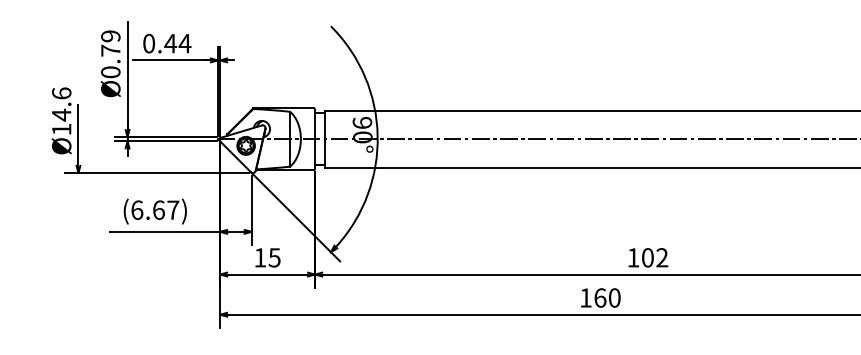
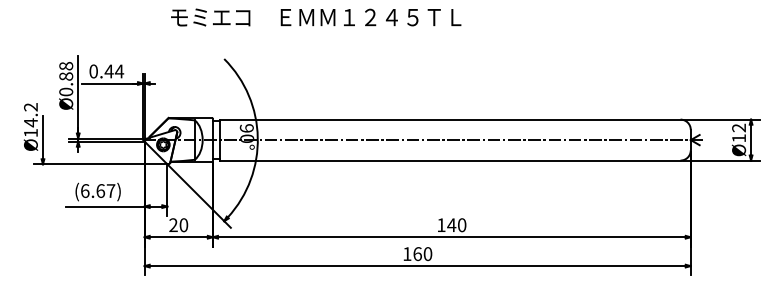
text: (111, 43) -> (66, 71), Ø0.79 -> Ø0.88
text: (61, 93) -> (30, 107), Ø14.6 -> Ø14.2
text: (267, 258) -> (178, 225), 15 -> 20
text: (654, 258) -> (456, 225), 102 -> 140

